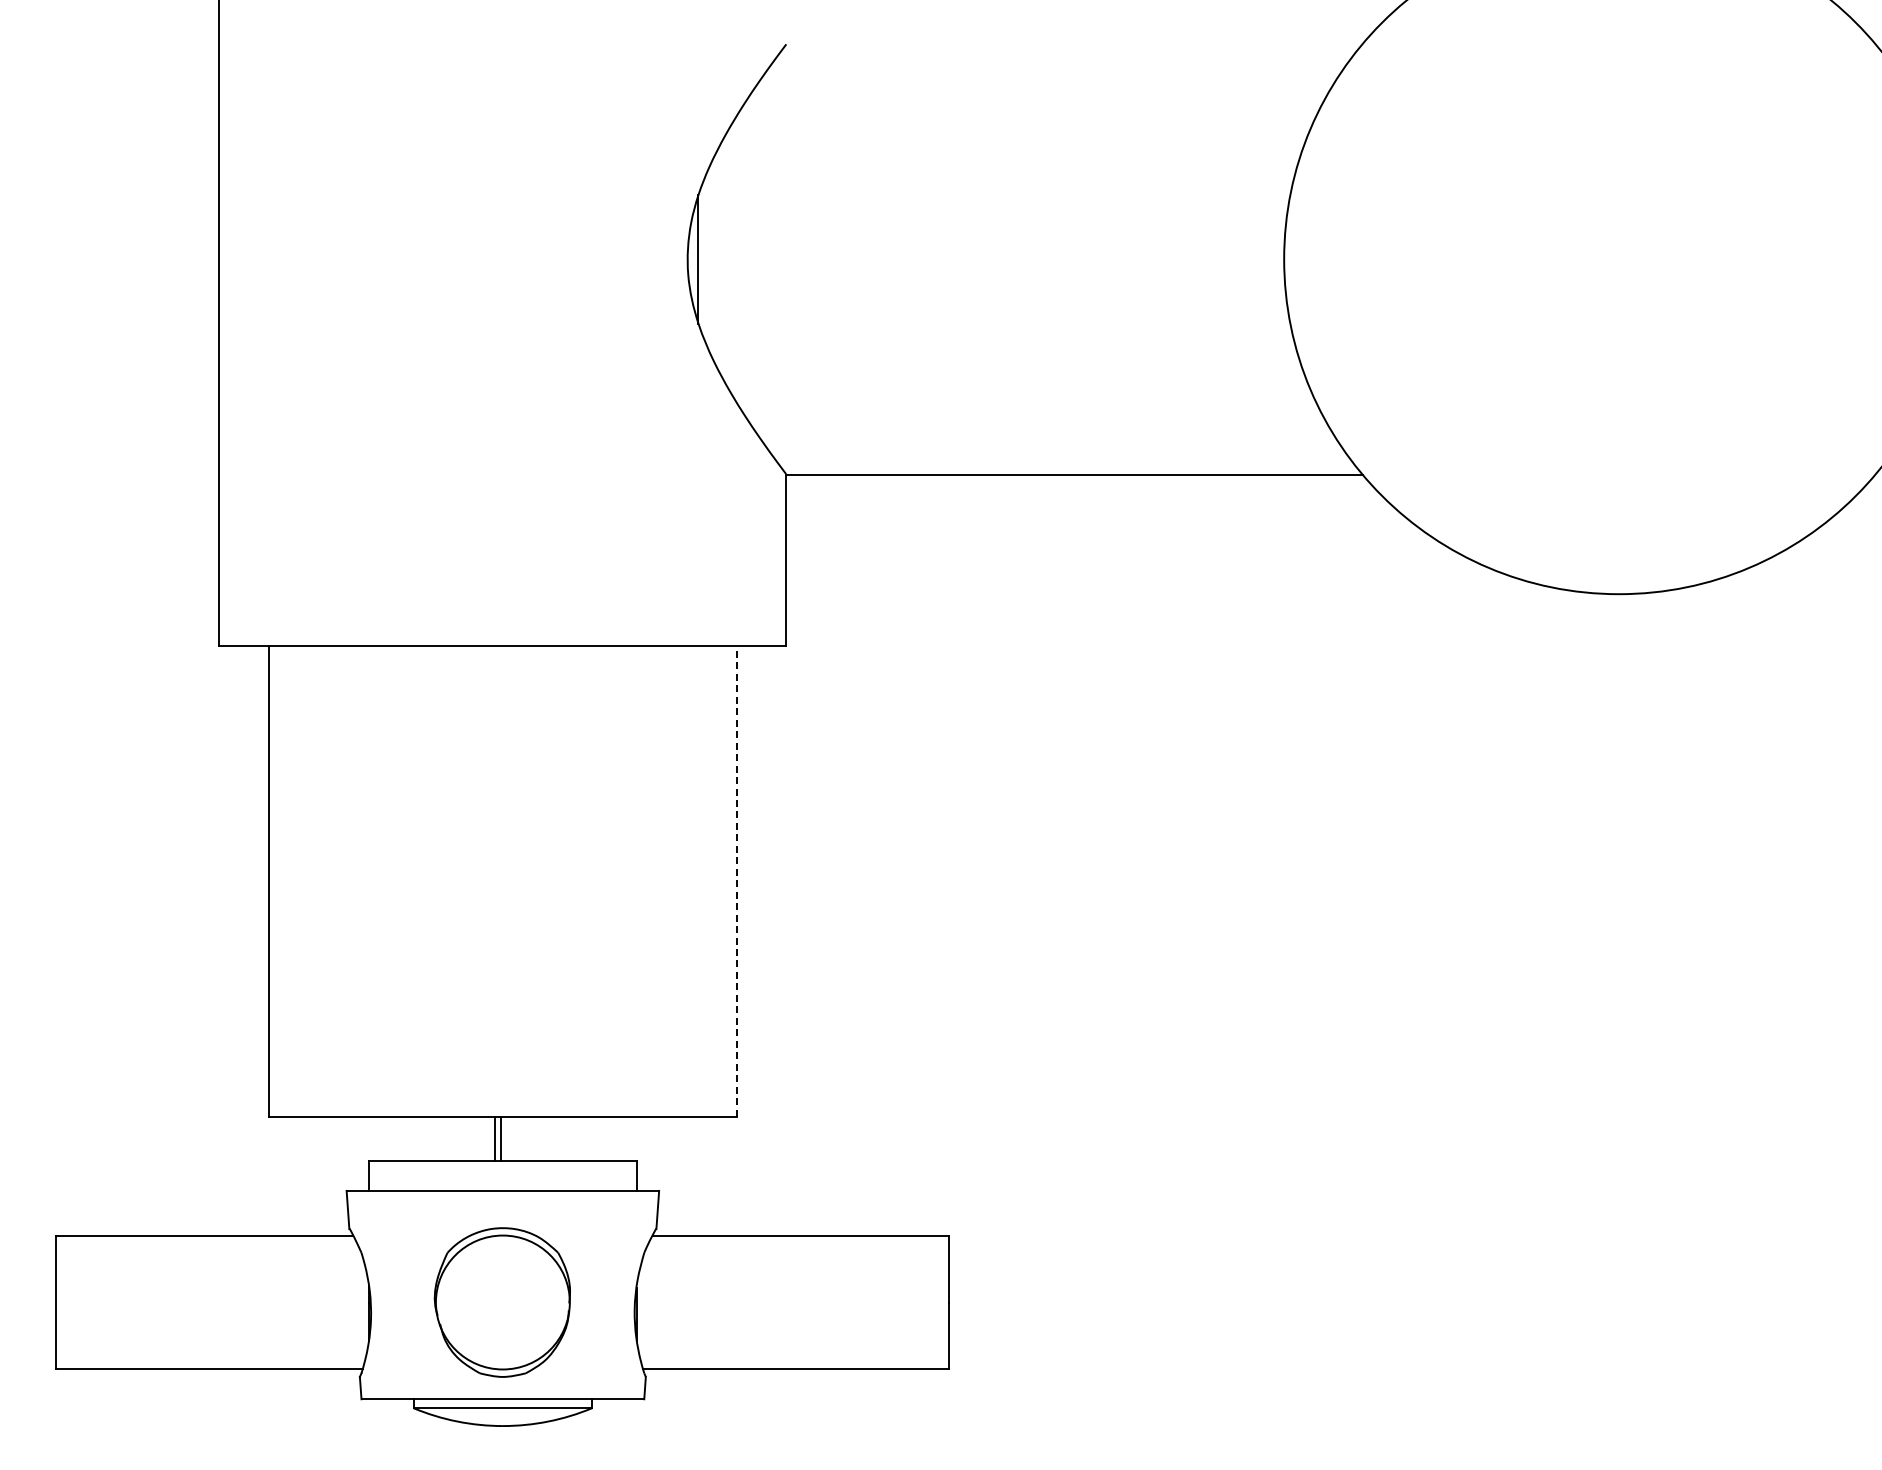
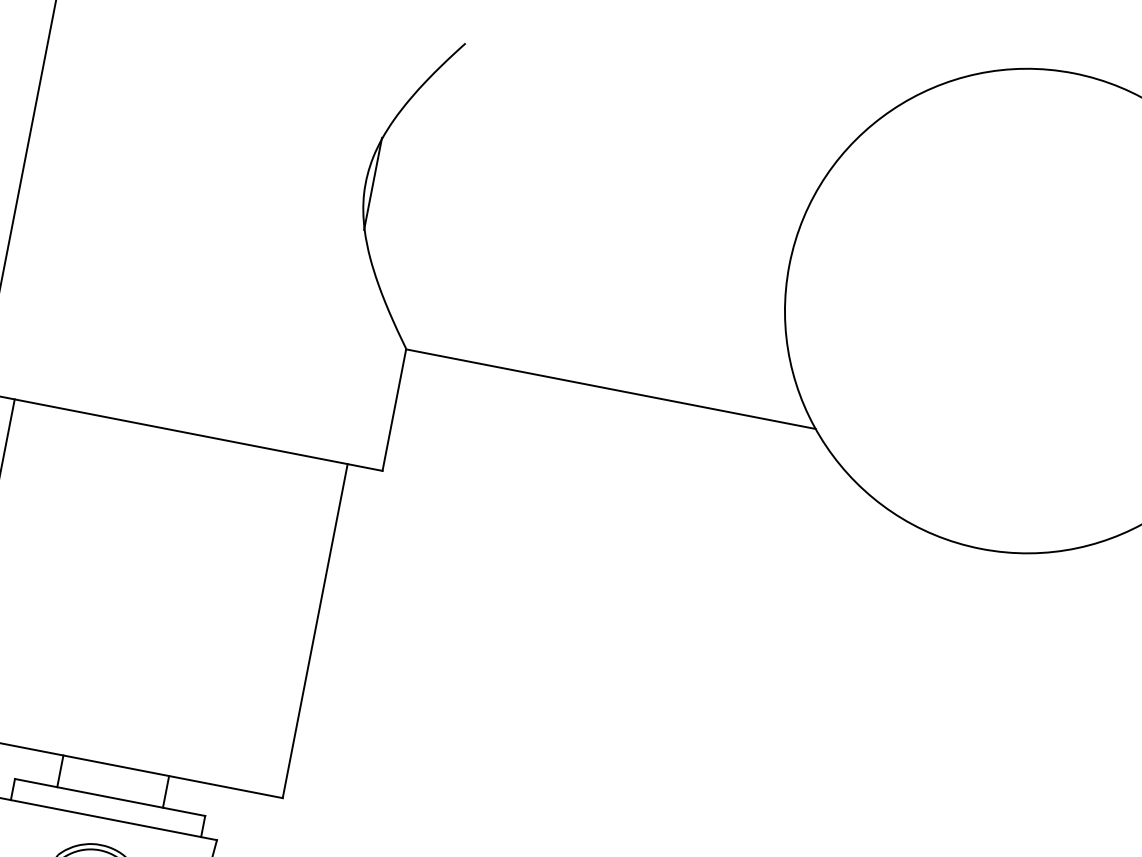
line: (737, 880) -> (315, 630), dashed -> solid
line: (495, 1138) -> (60, 771), moved
line: (501, 1138) -> (166, 791), moved

